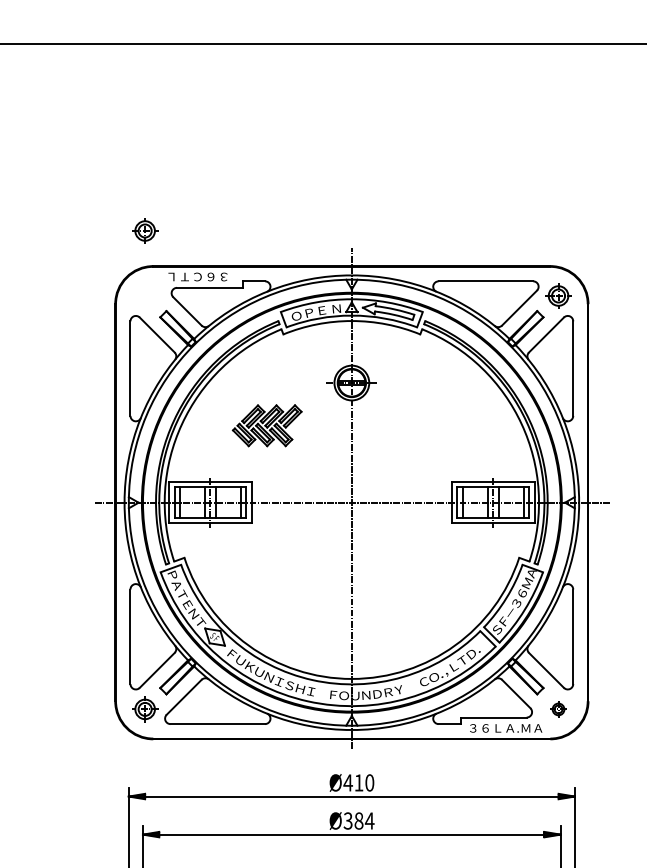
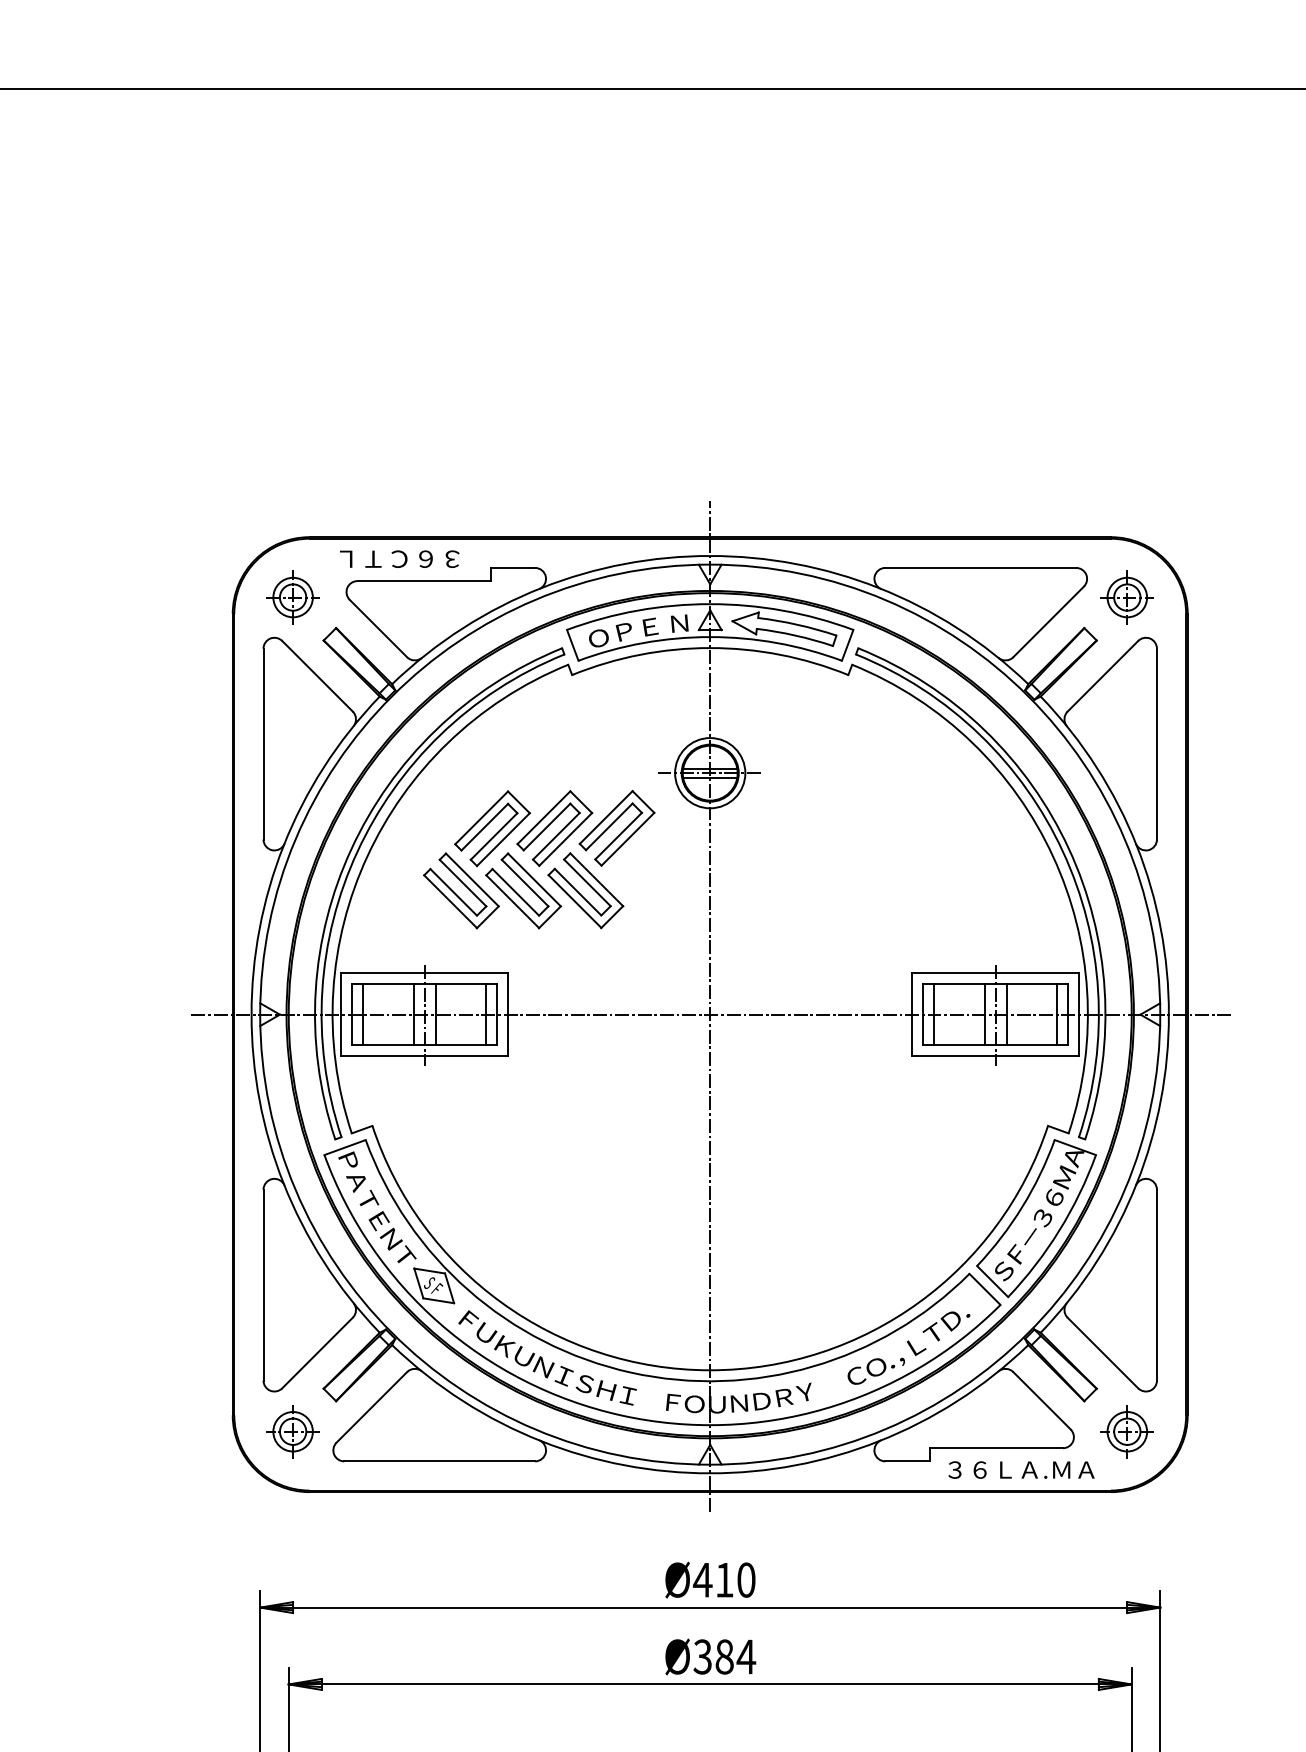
part: (145, 230) -> (293, 596), moved
part: (267, 425) -> (539, 858), size x1.67
part: (558, 709) -> (1127, 1431), size x1.67

